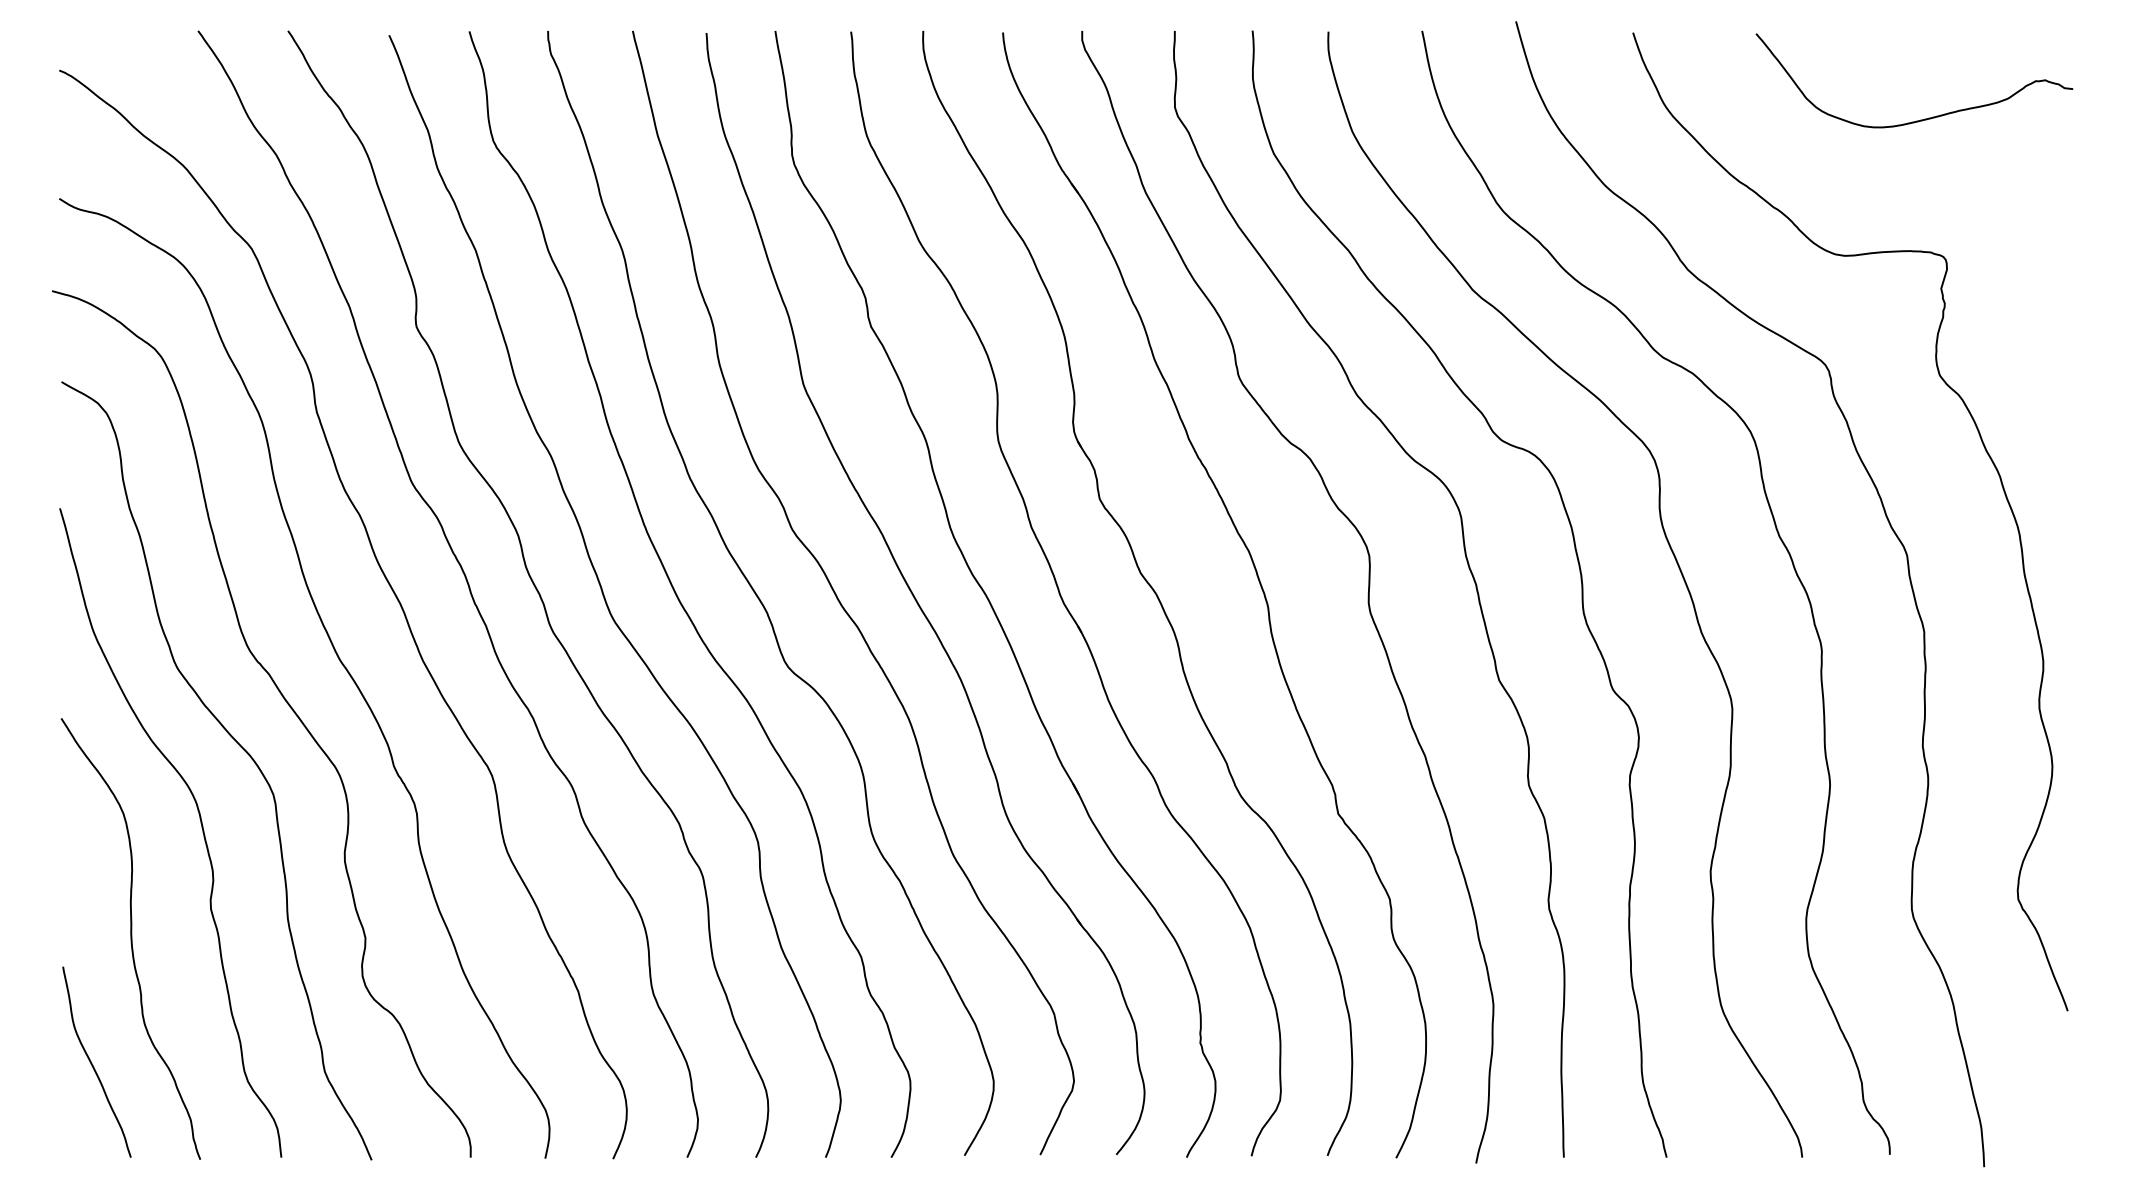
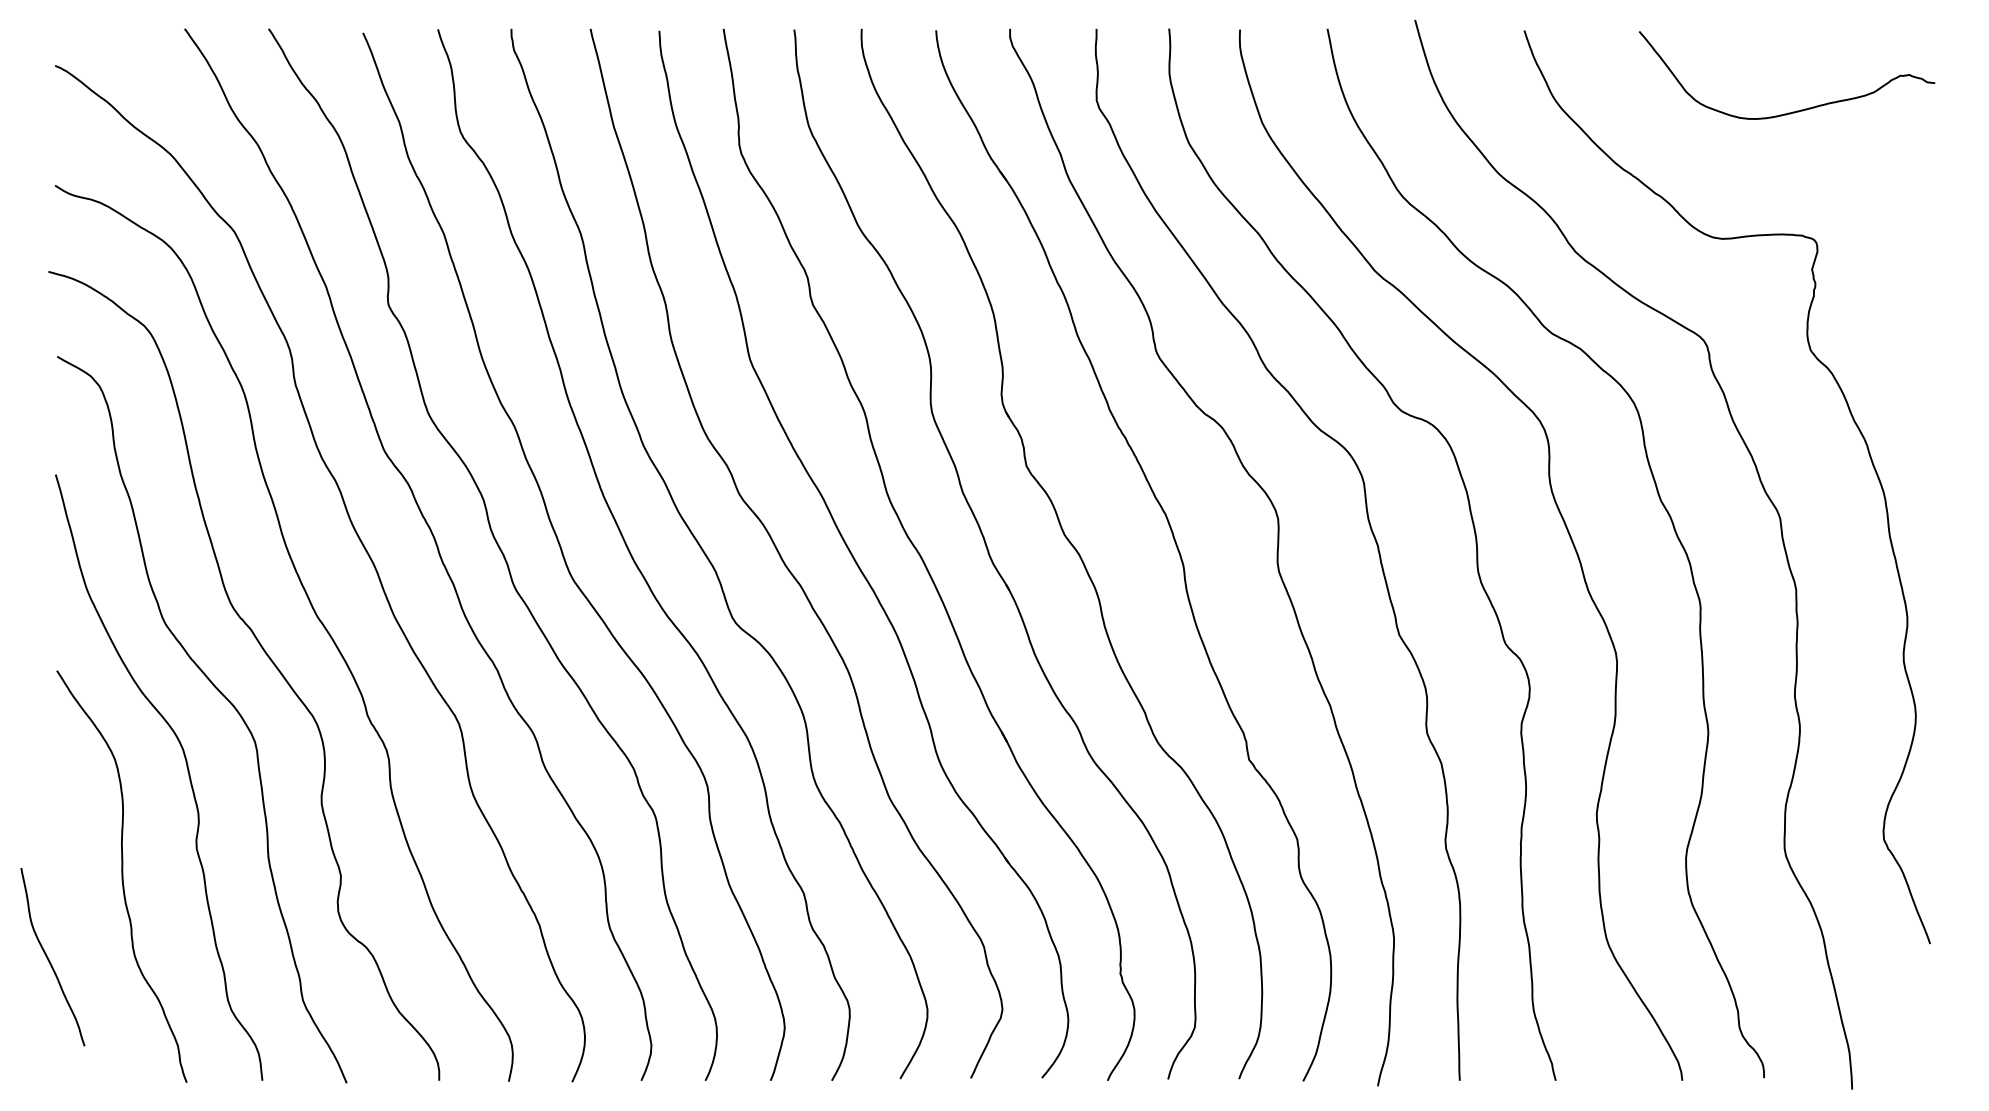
curve: (92, 1063) -> (48, 958), moved

